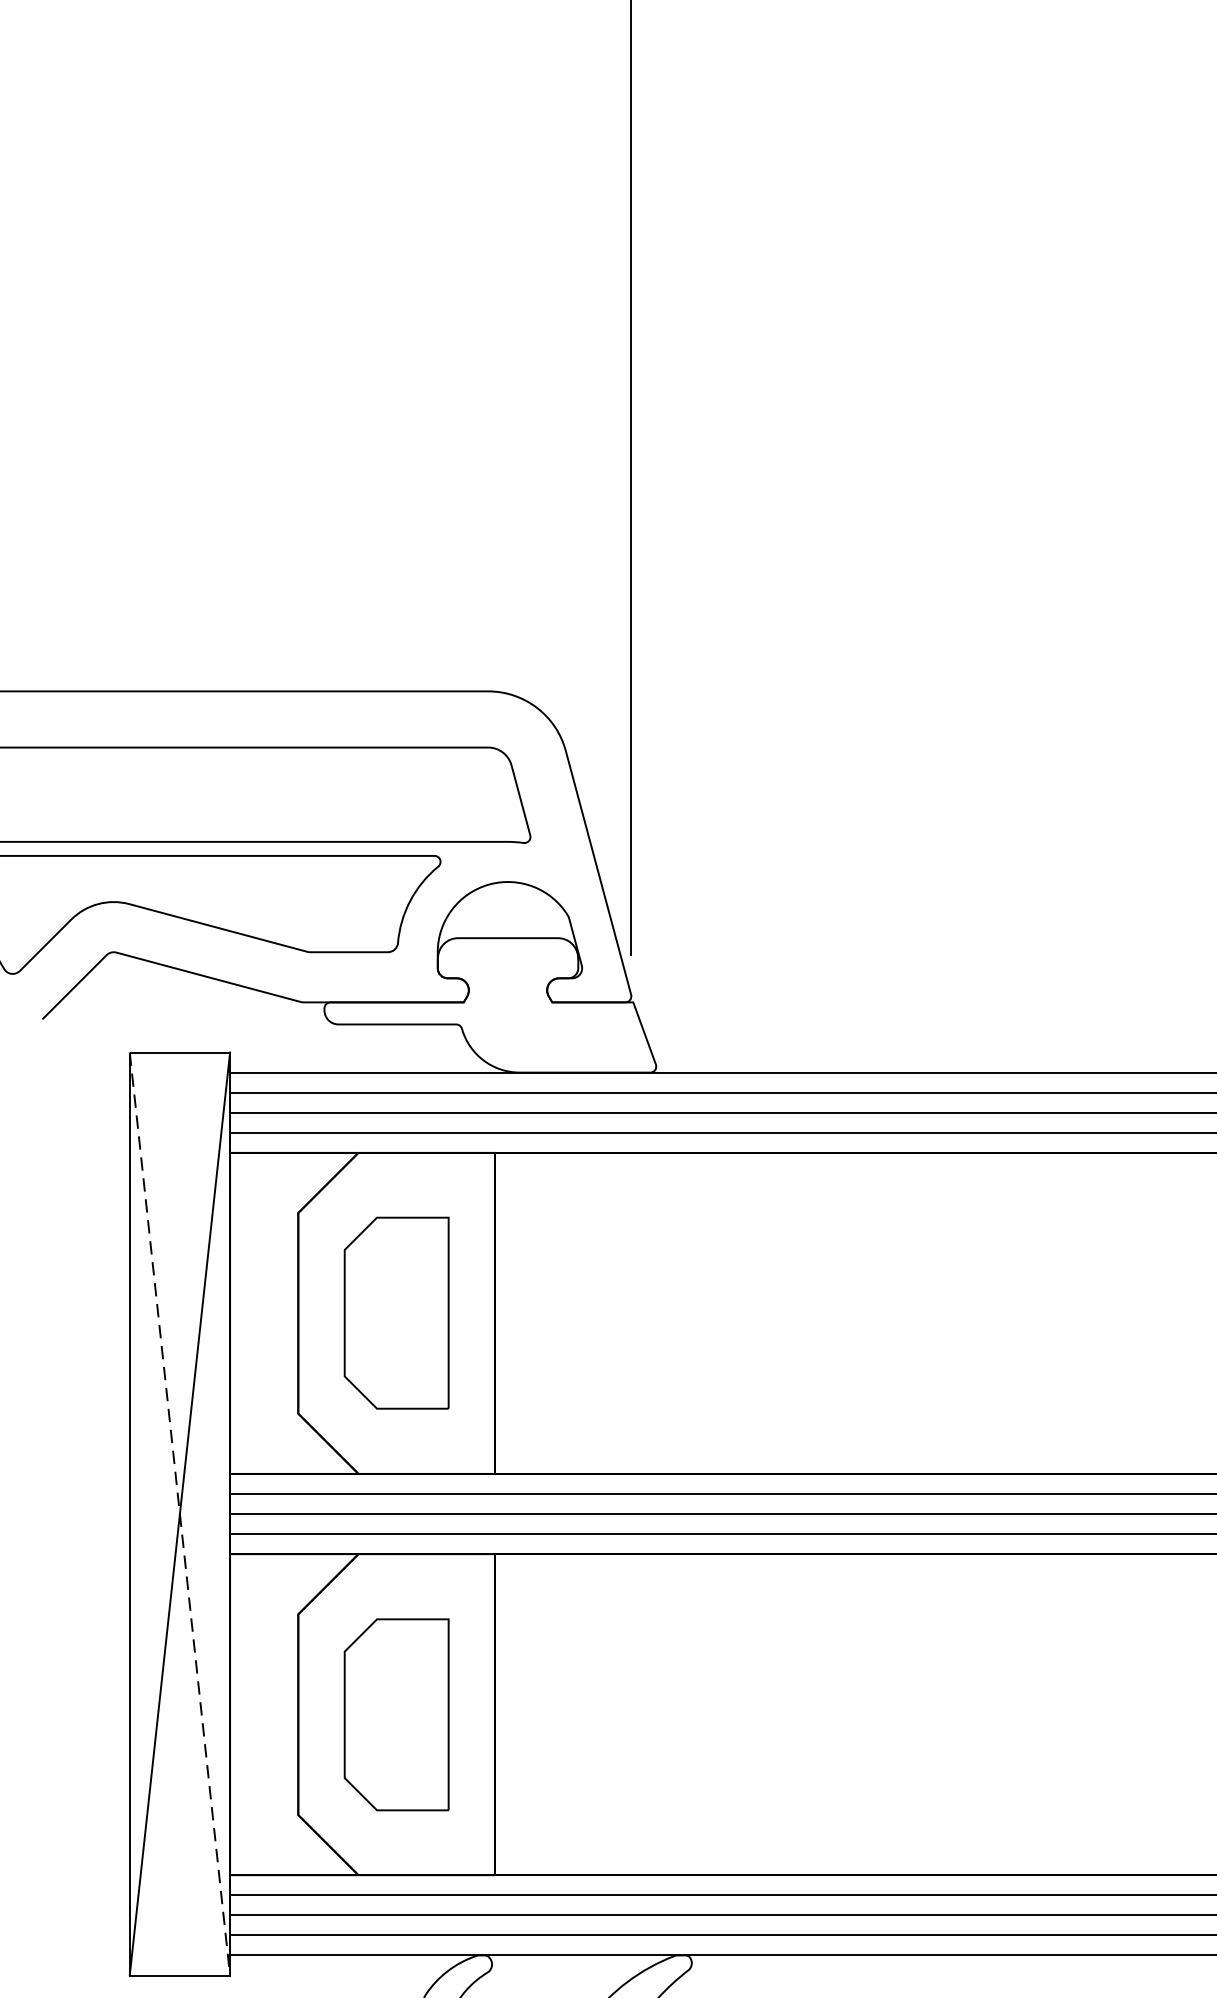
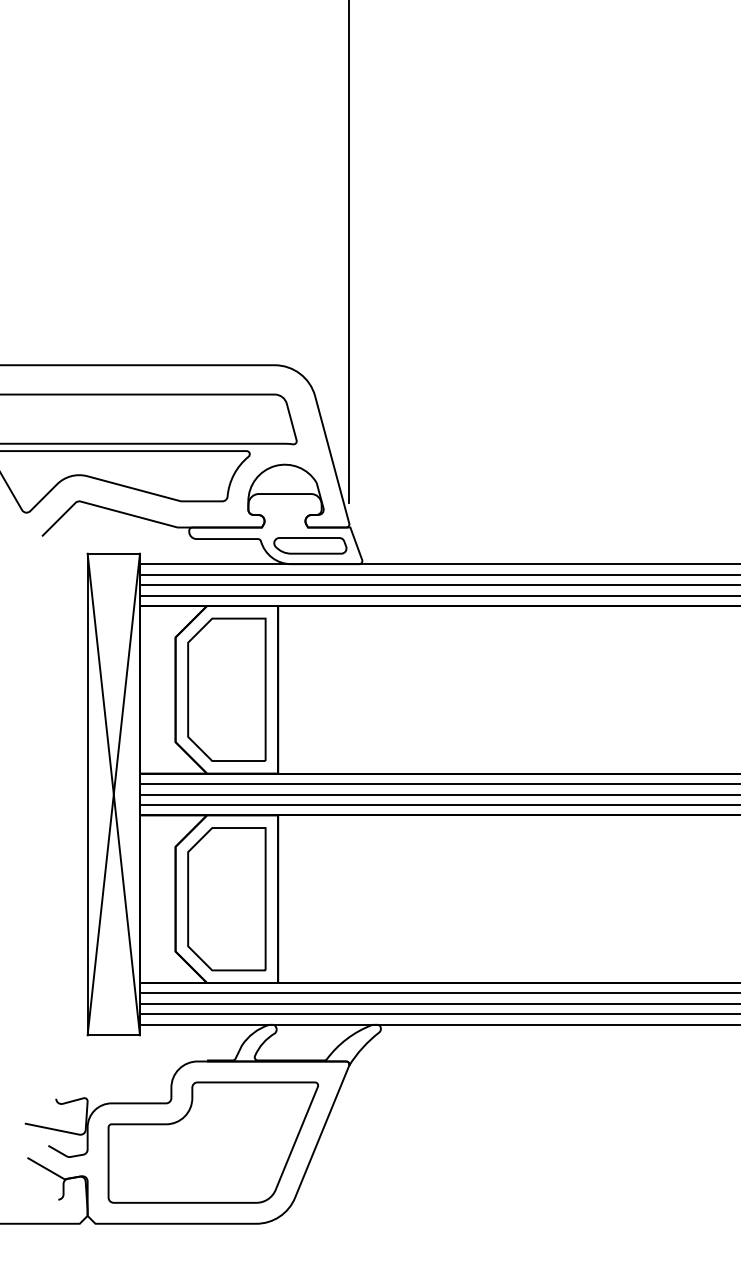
part: (556, 1036) -> (310, 545), added
part: (395, 1312) -> (226, 689), size x1.43
line: (179, 1515) -> (113, 795), dashed -> solid
part: (395, 1715) -> (226, 899), size x1.43

